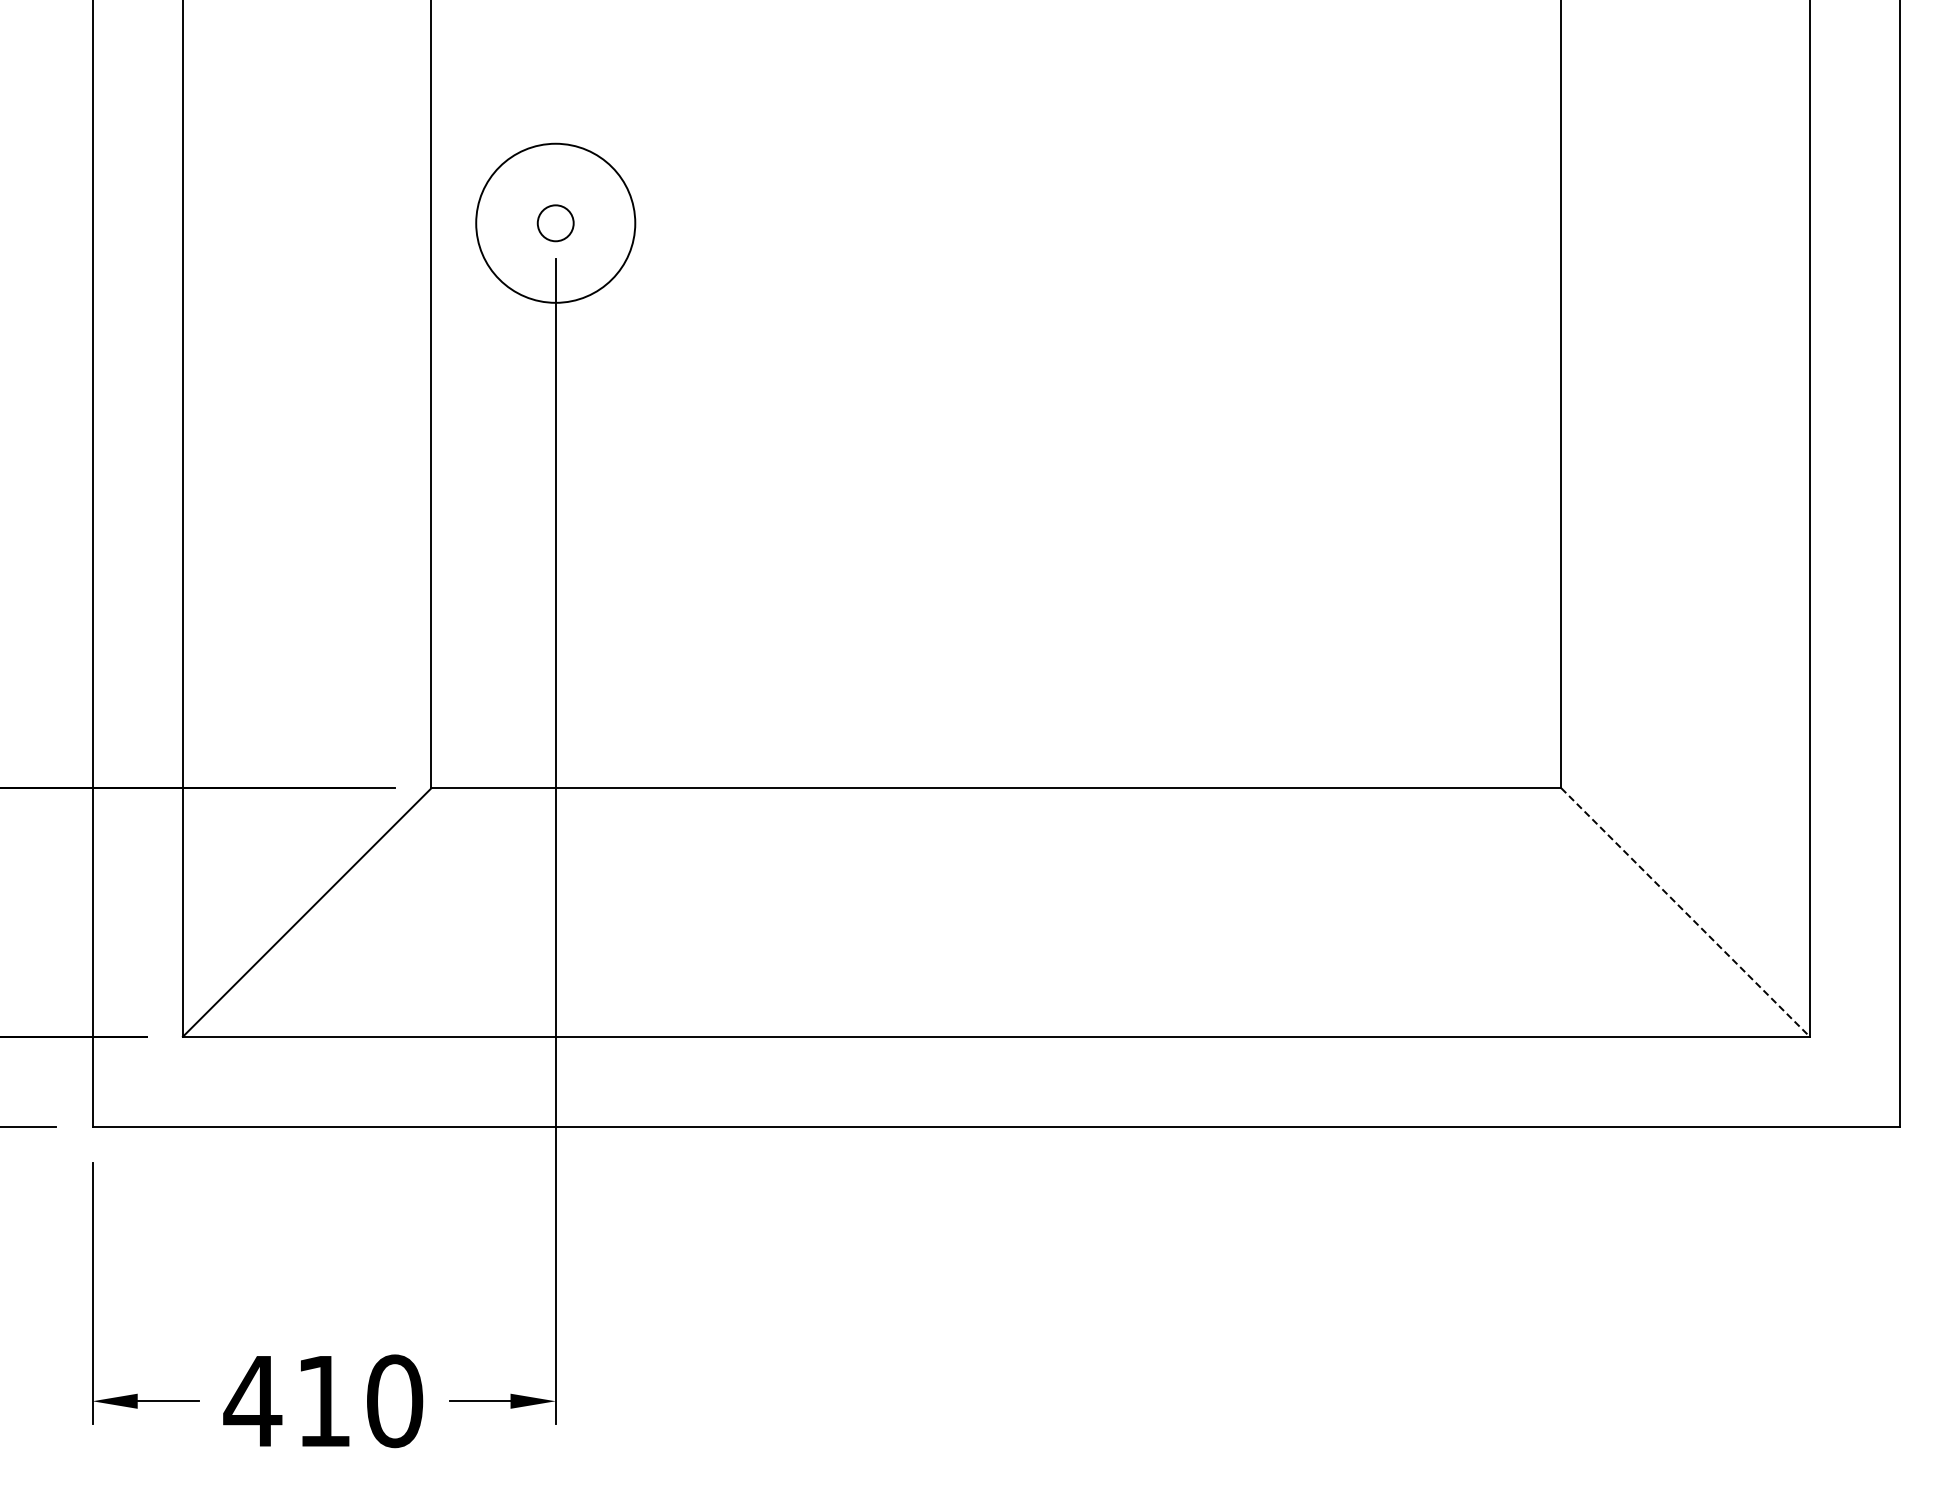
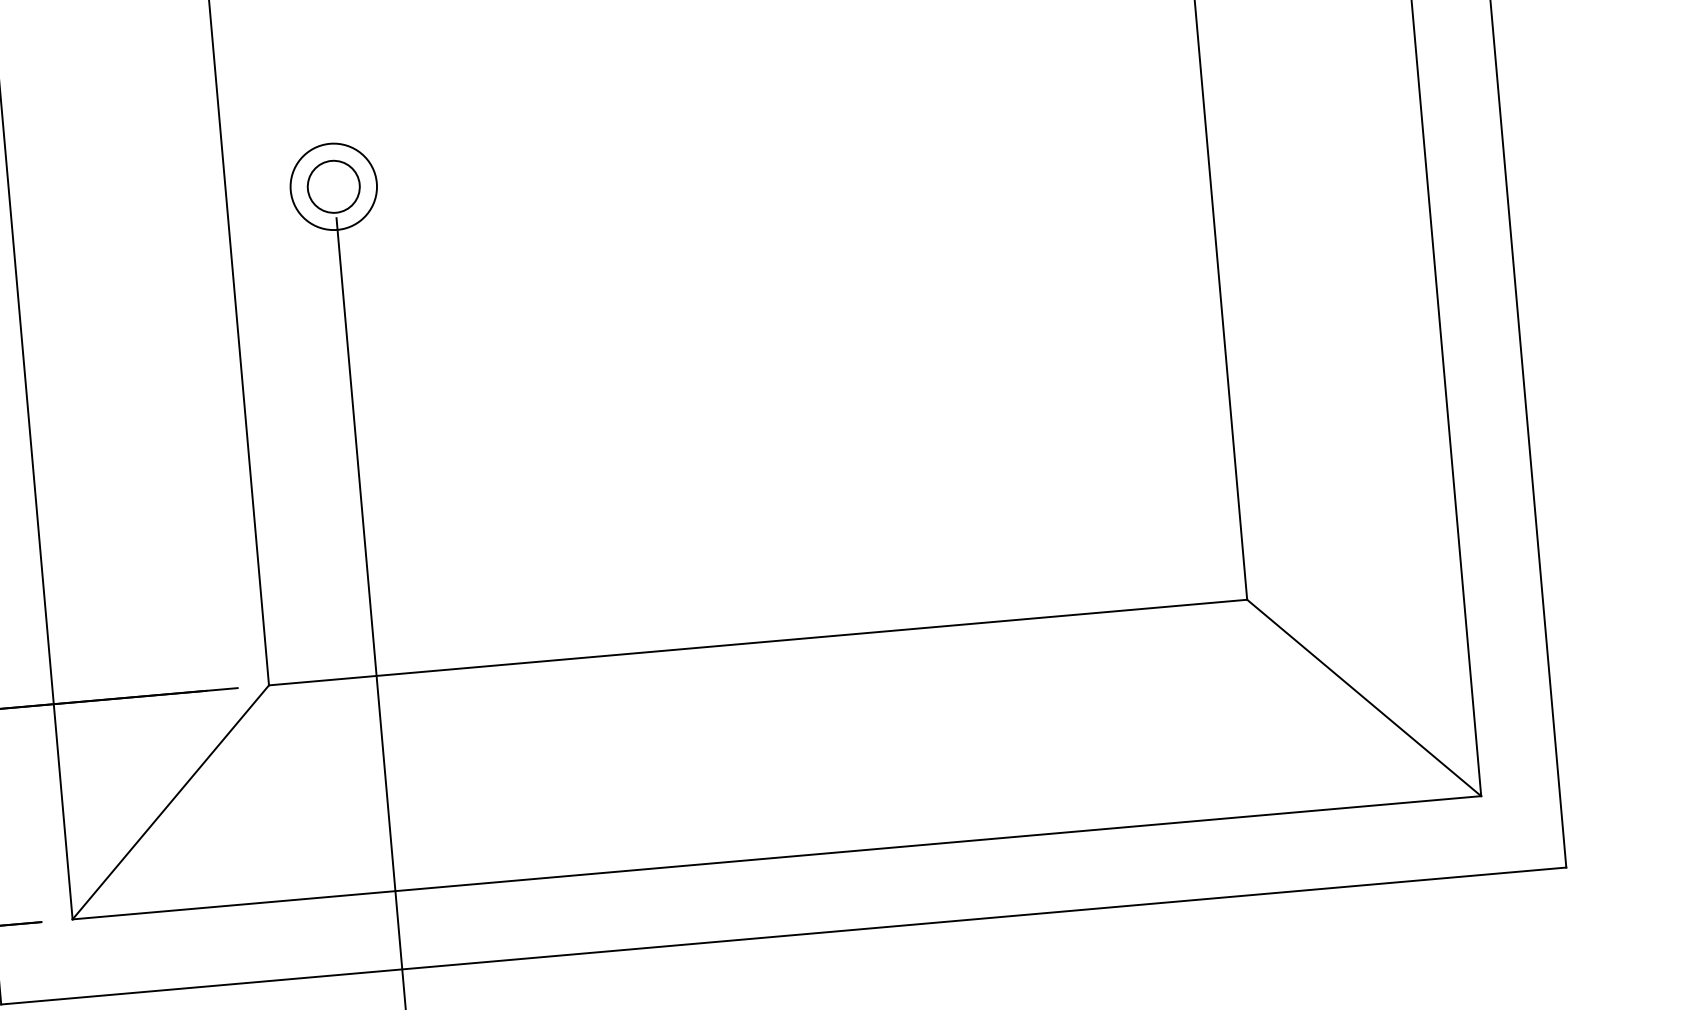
circle: (555, 223) -> (333, 187), size x0.62
circle: (555, 223) -> (333, 187), size x1.67
line: (1685, 912) -> (1364, 697), dashed -> solid

